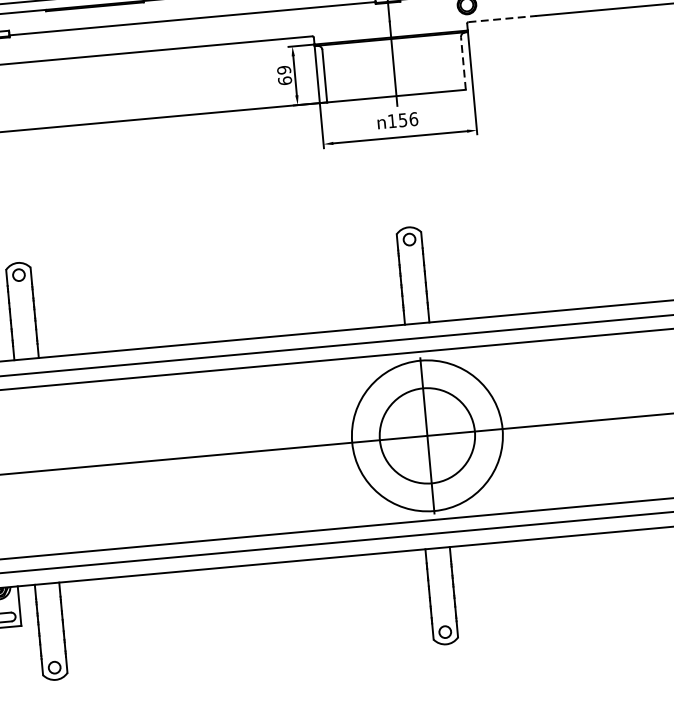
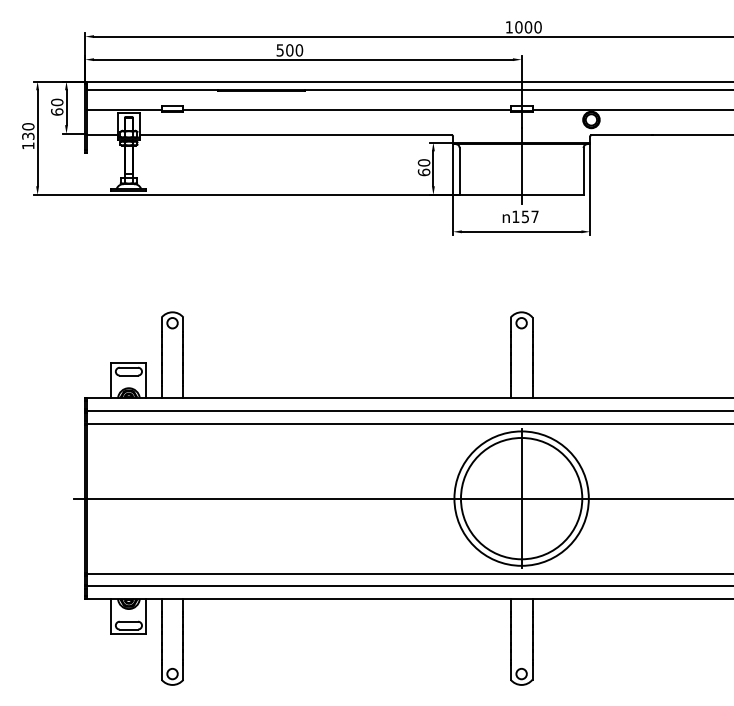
line: (503, 19) -> (622, 135), dashed -> solid
line: (463, 63) -> (583, 171), dashed -> solid
text: (284, 69) -> (424, 162), 69 -> 60
text: (413, 118) -> (534, 216), 156 -> 157
circle: (427, 435) -> (521, 498), size x1.43

